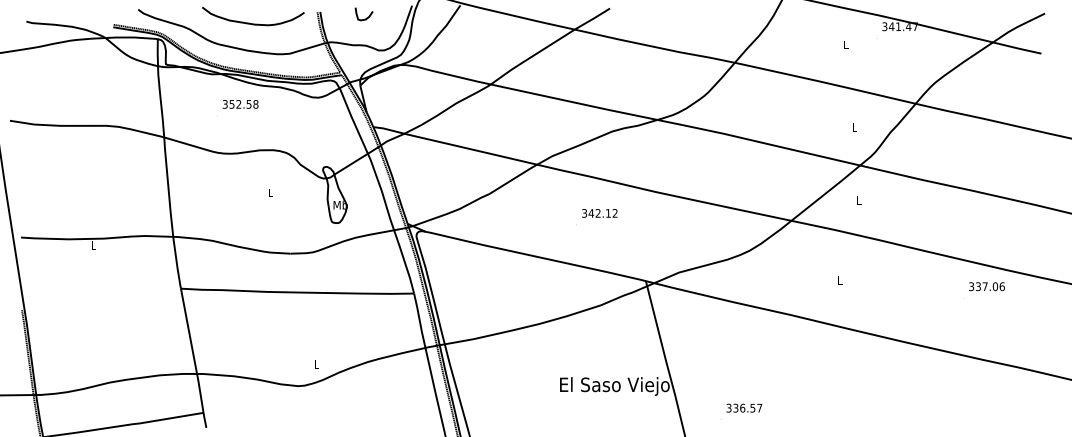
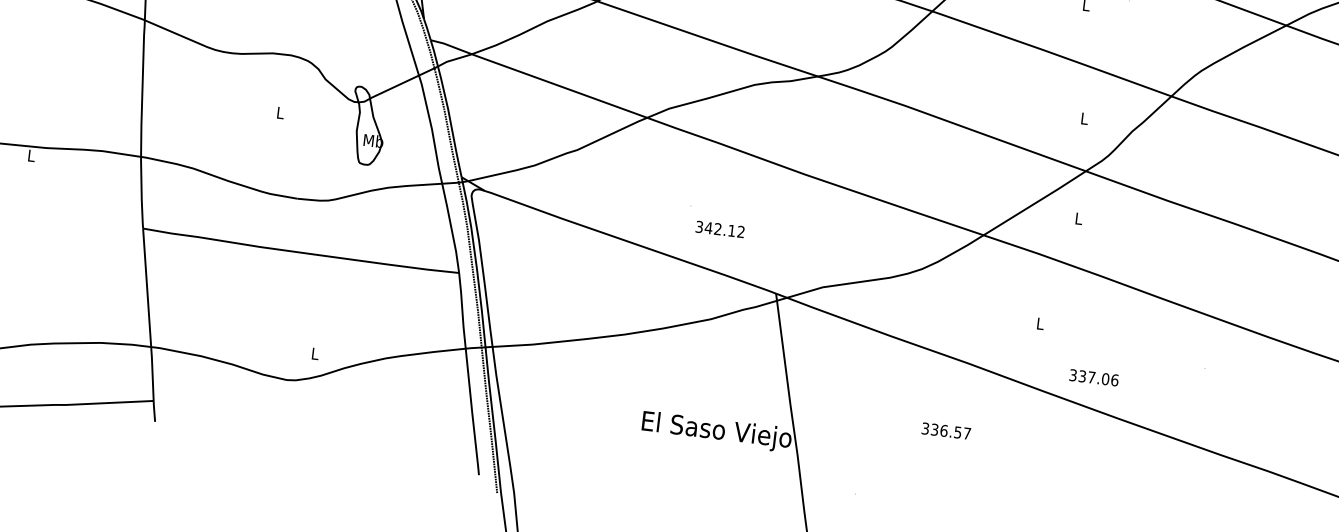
text: (599, 213) -> (719, 229), moved
text: (986, 286) -> (1093, 377), moved
text: (744, 407) -> (946, 430), moved

